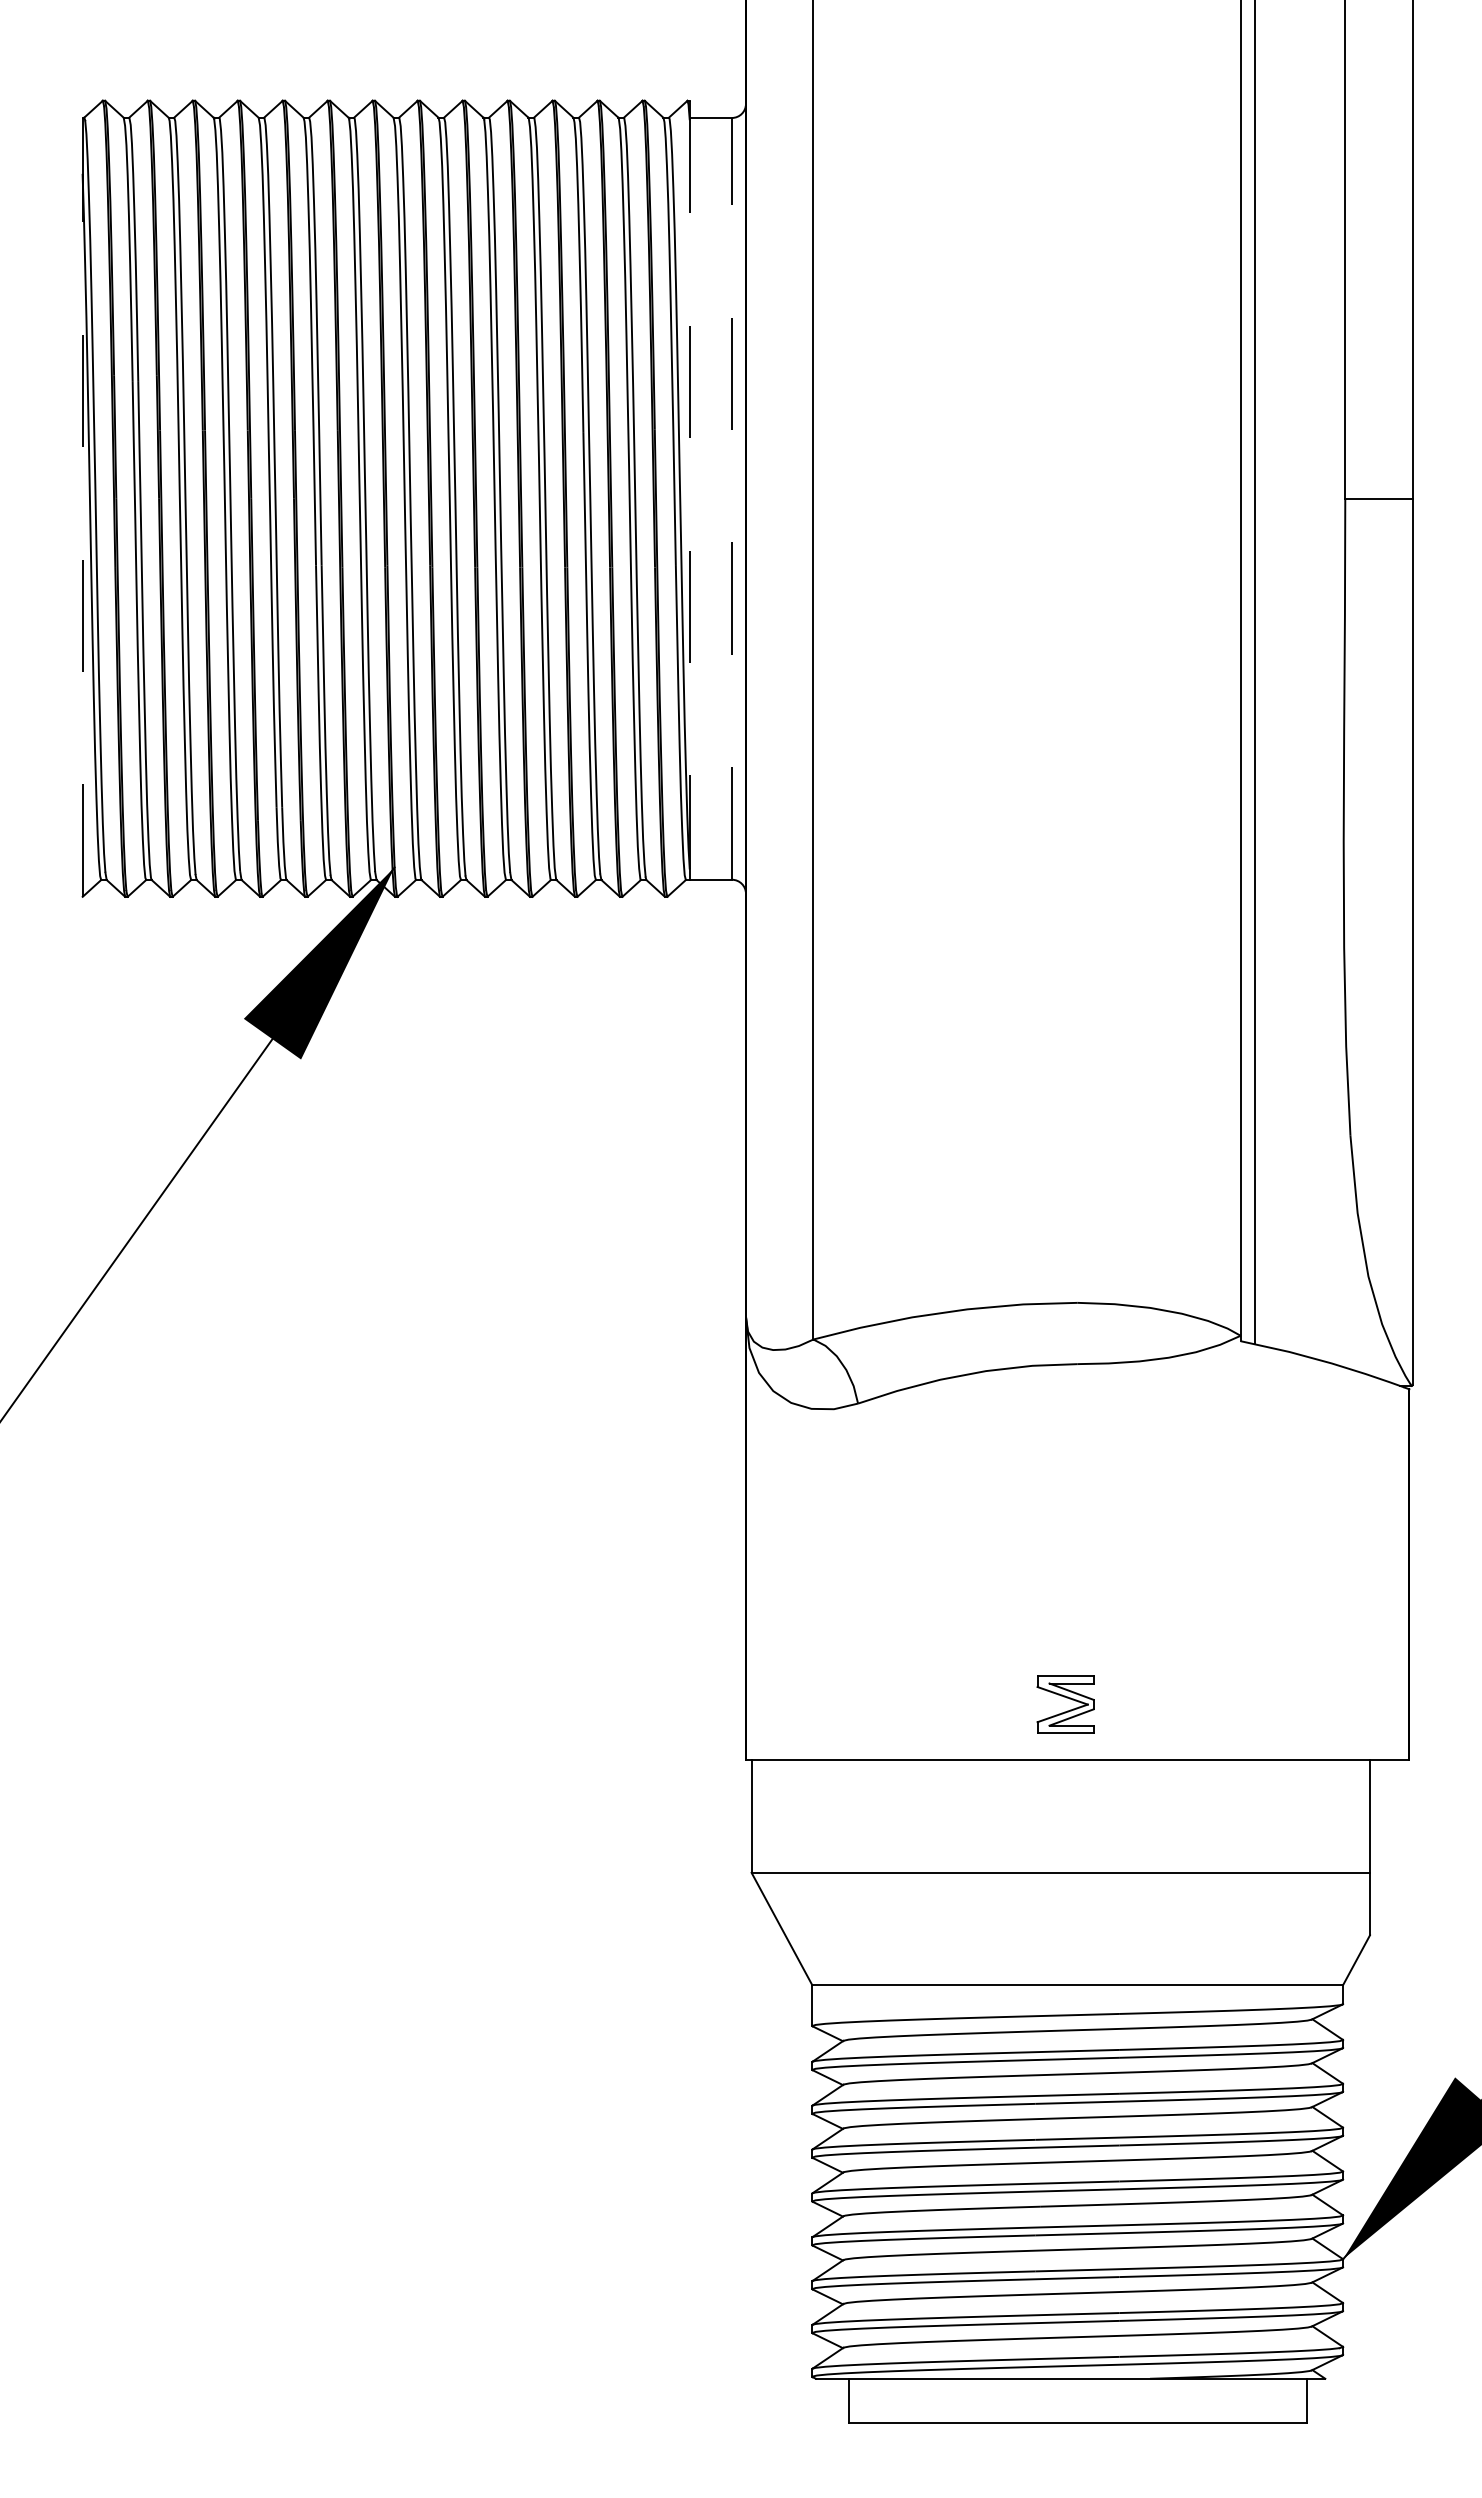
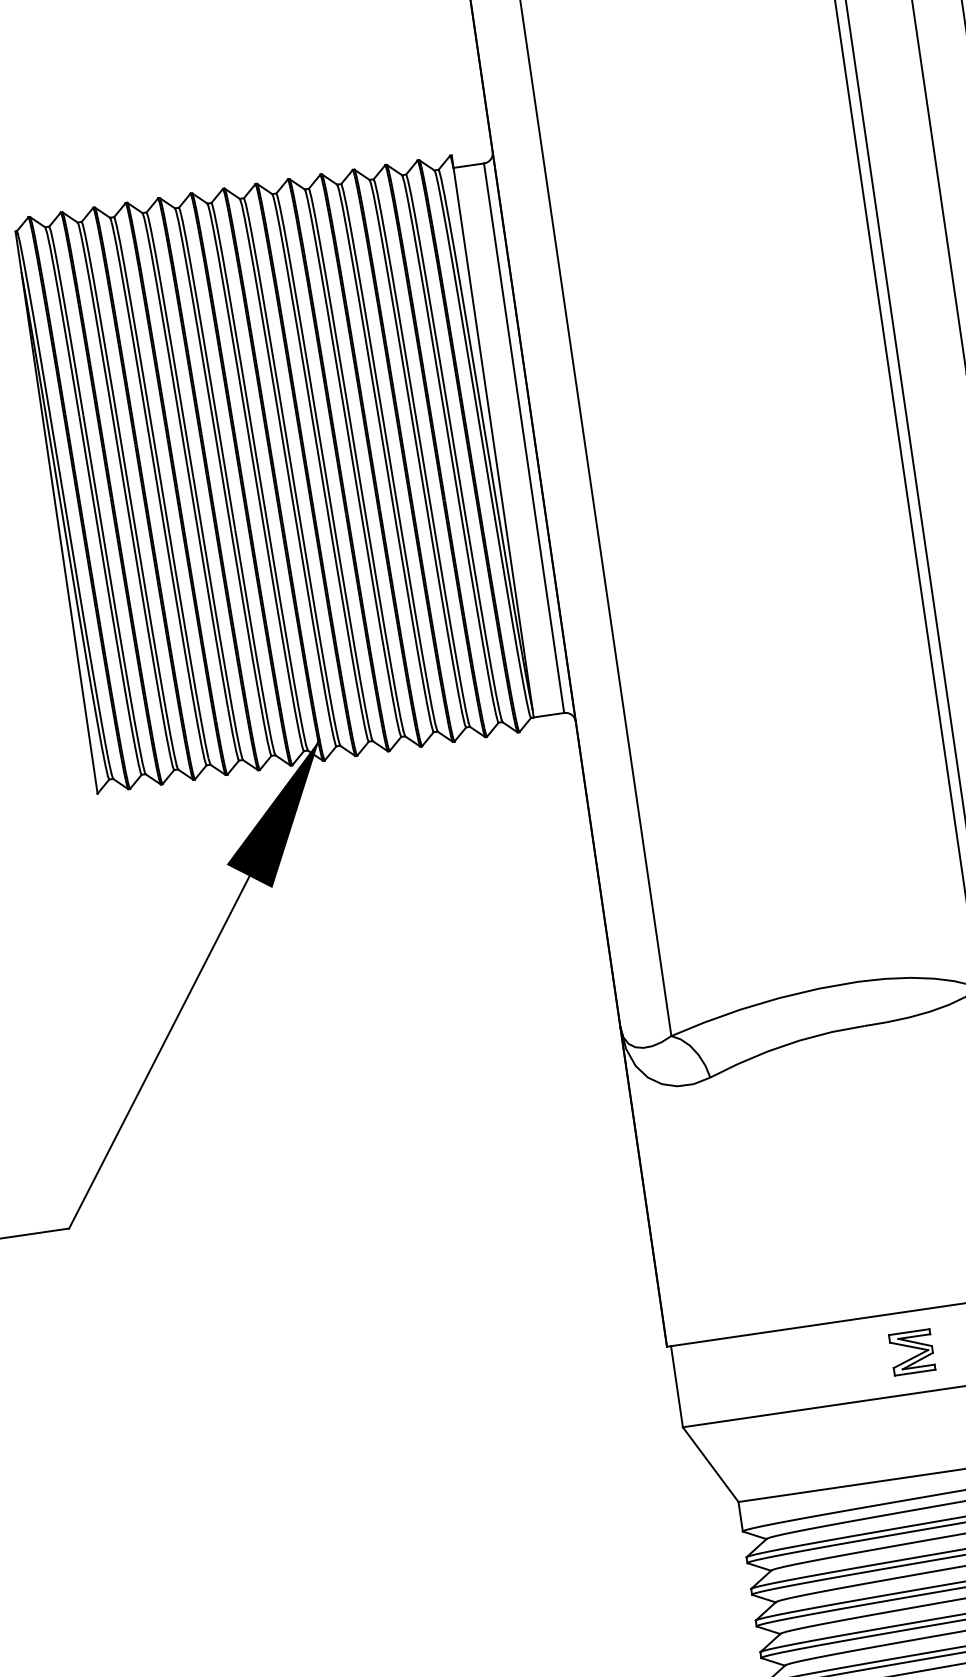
line: (689, 485) -> (492, 433), dashed -> solid
line: (731, 498) -> (523, 438), dashed -> solid
line: (82, 507) -> (56, 512), dashed -> solid
part: (1066, 1698) -> (912, 1347), moved

